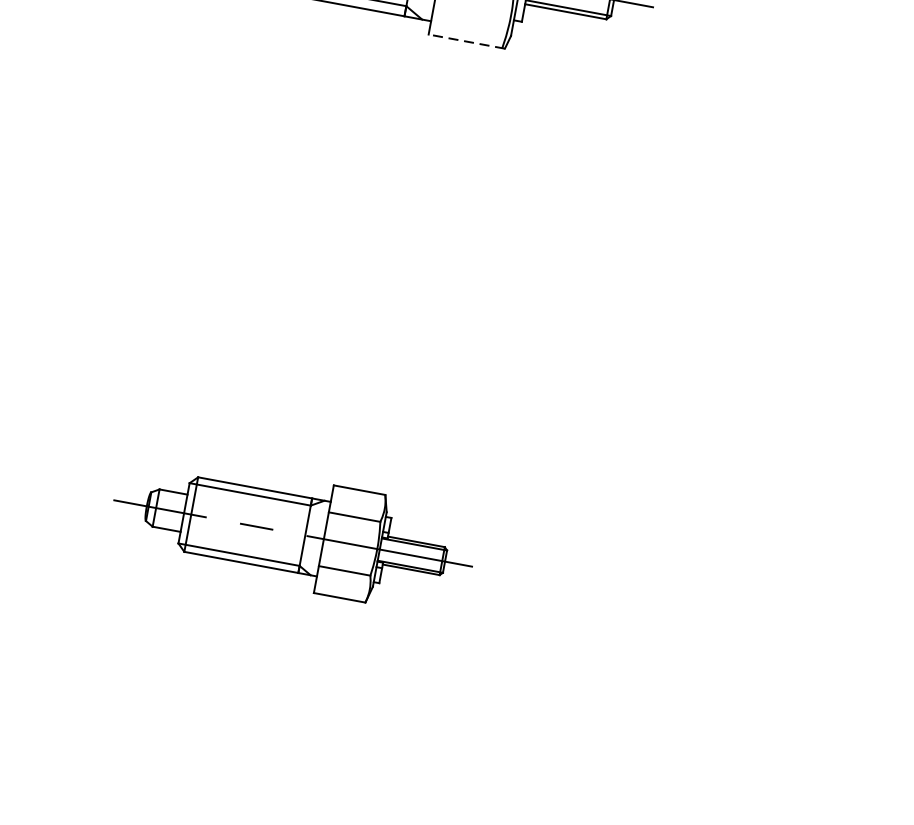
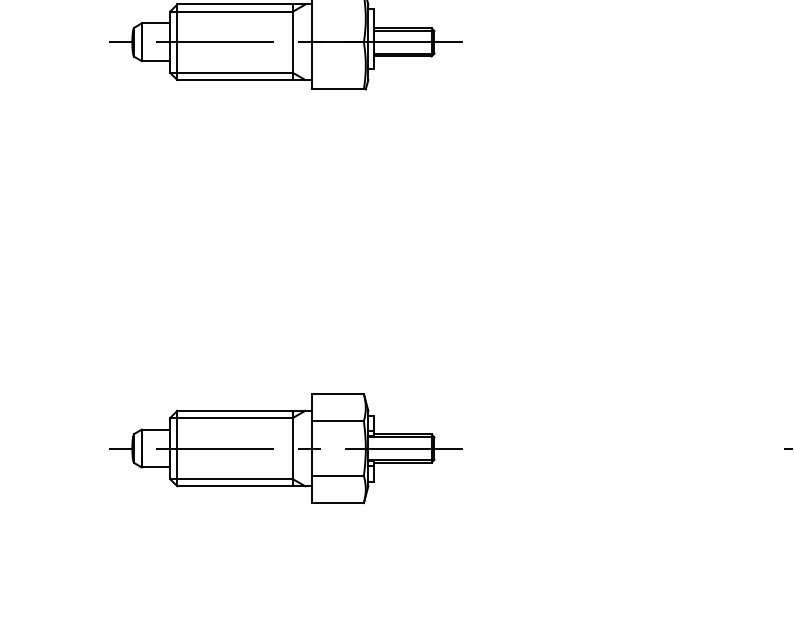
line: (466, 41) -> (338, 89), dashed -> solid
part: (297, 534) -> (285, 448), size x1.43

